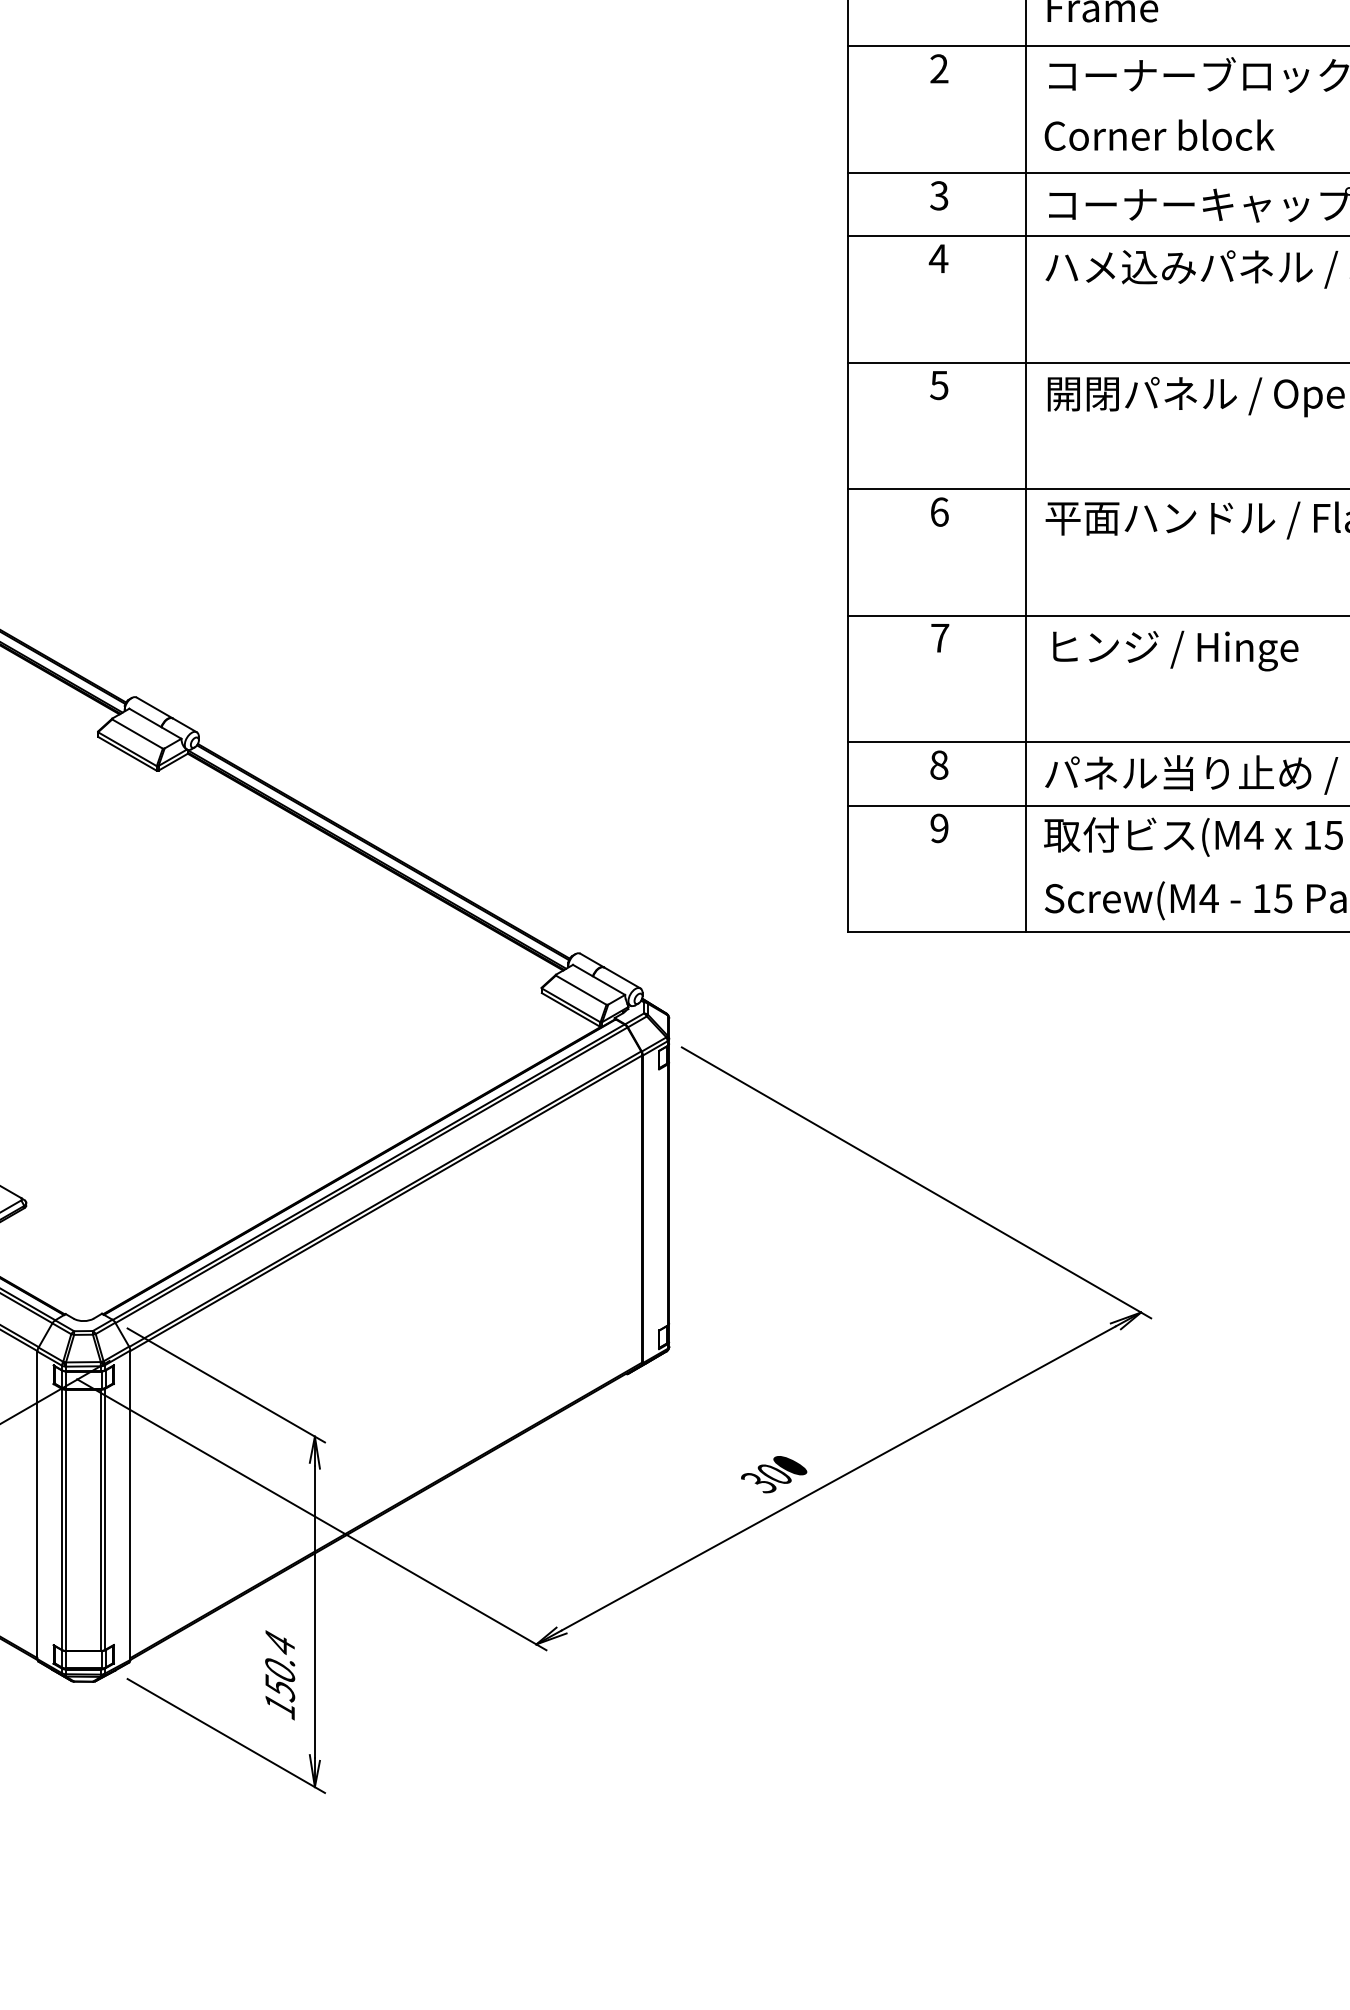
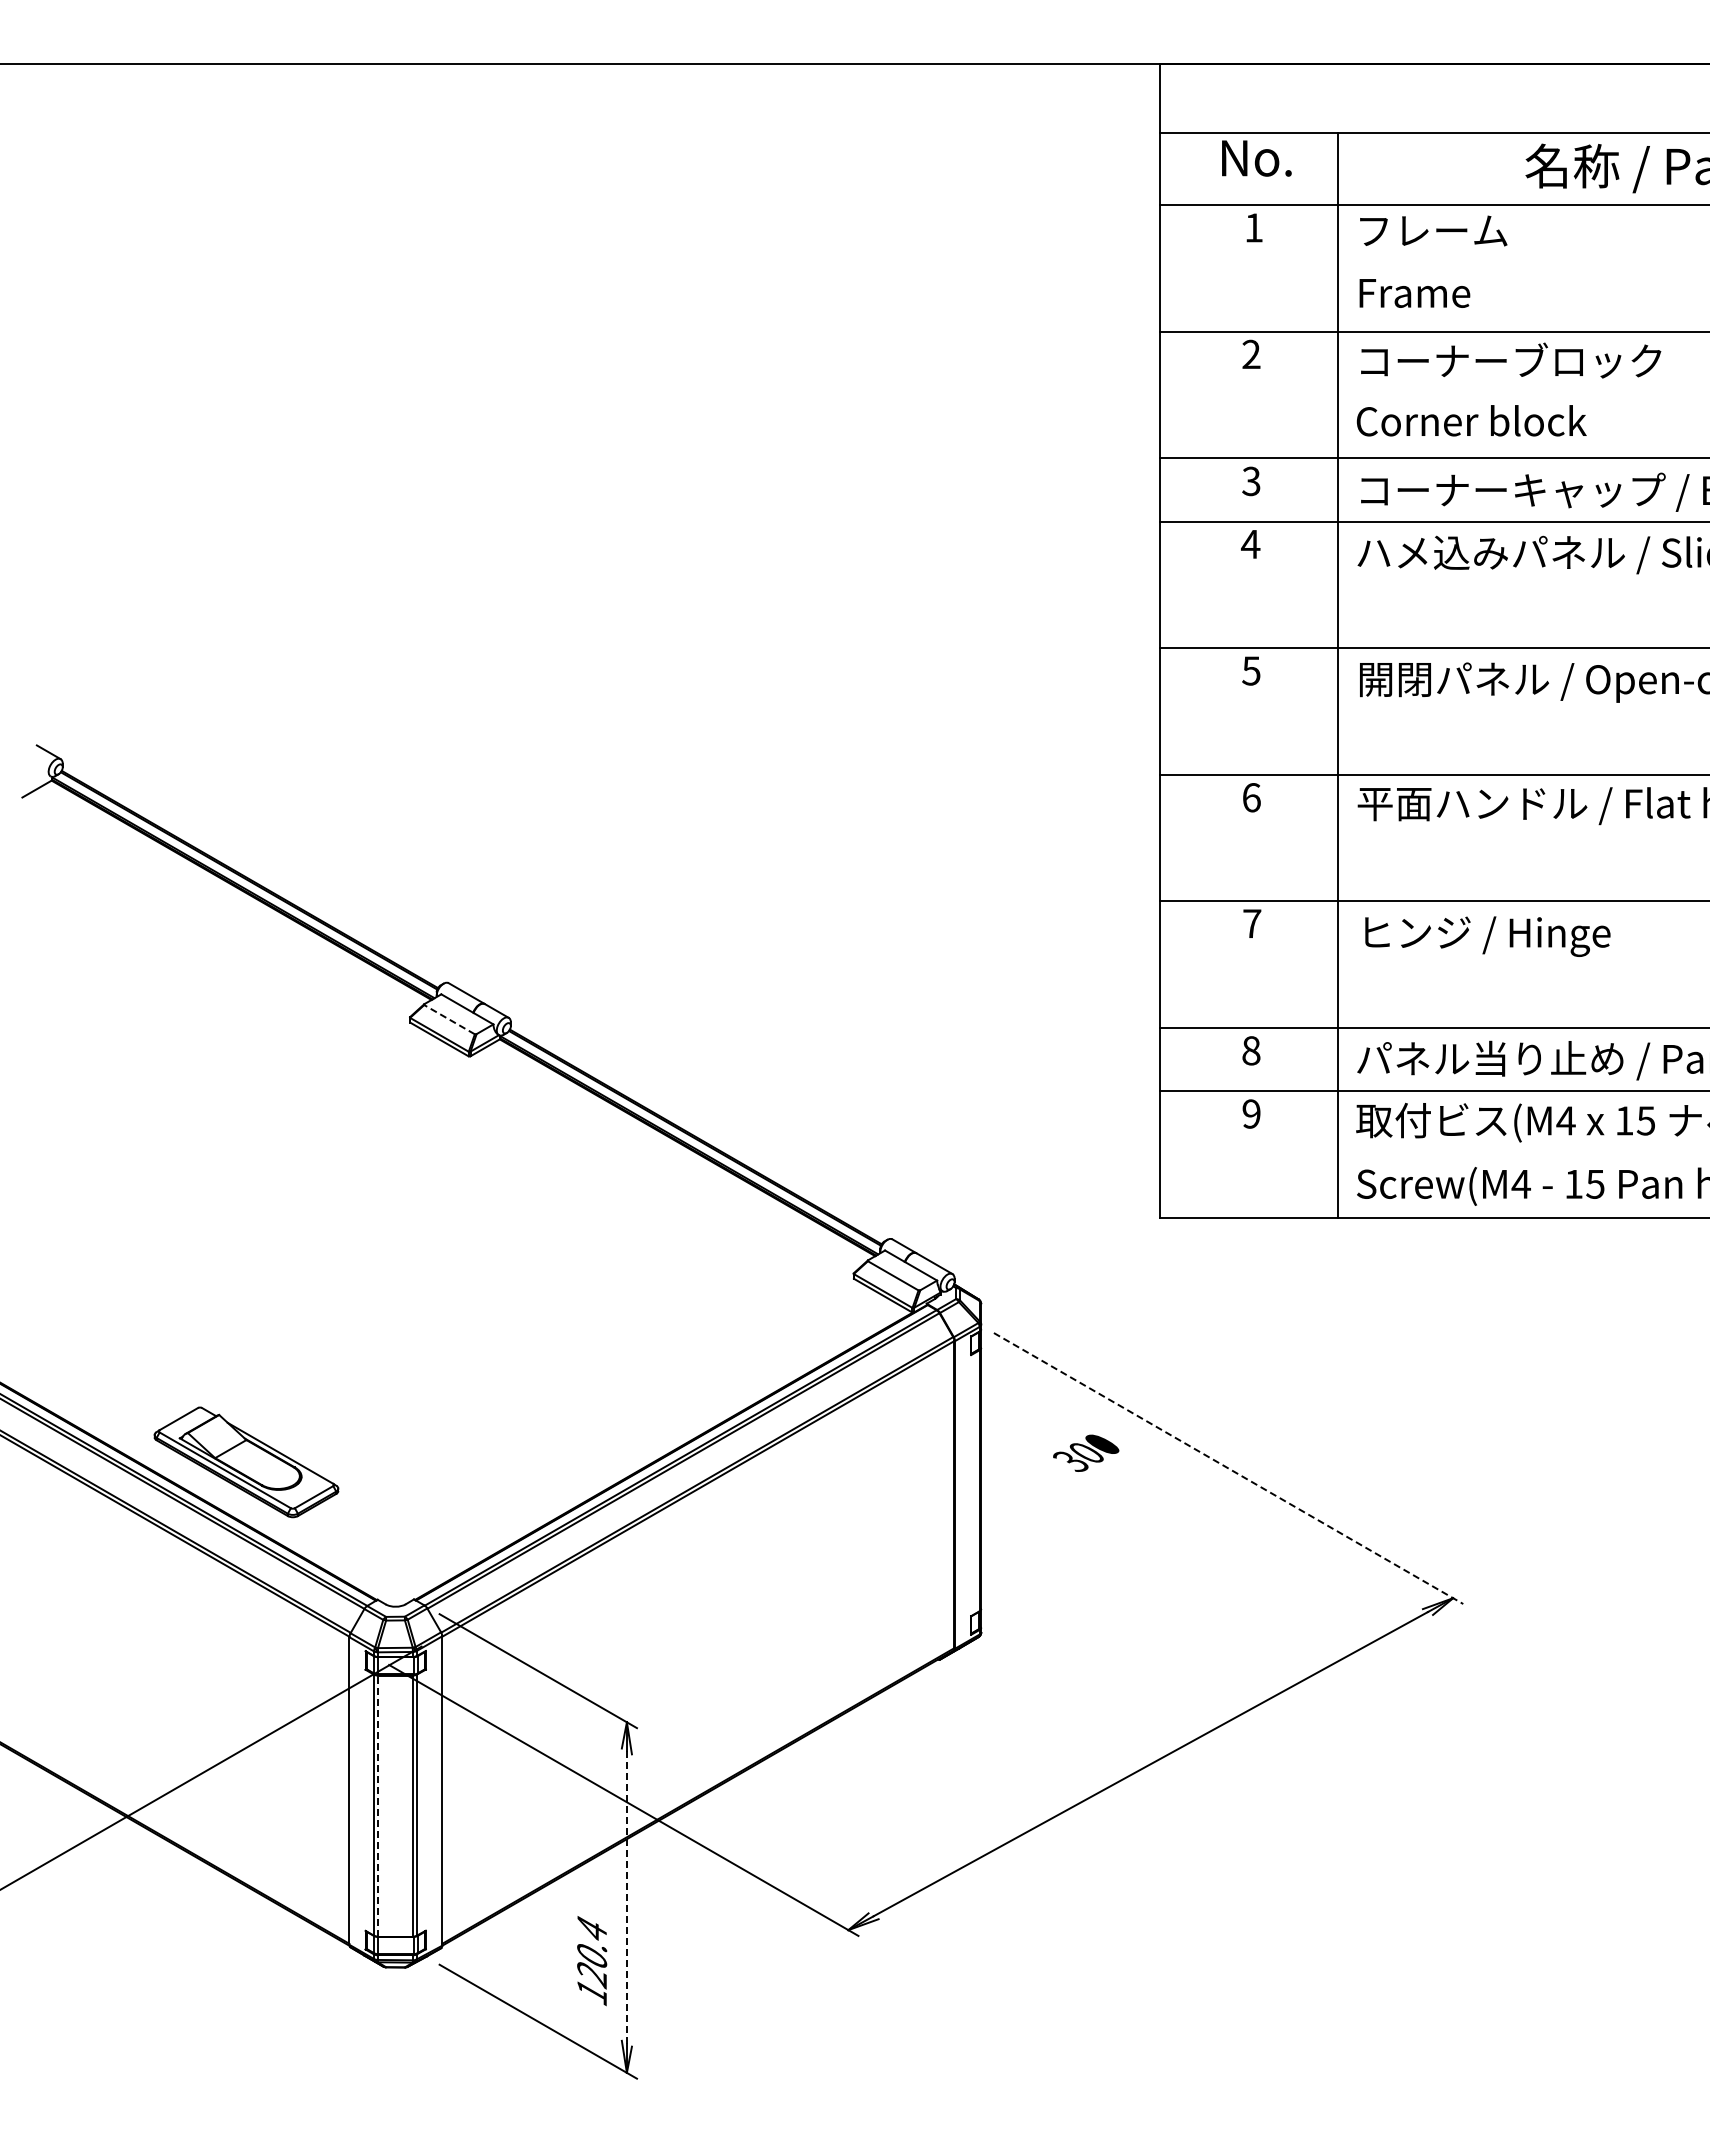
line: (137, 733) -> (449, 1019), solid -> dashed
line: (916, 1182) -> (1228, 1468), solid -> dashed
text: (774, 1473) -> (1086, 1452), moved
line: (66, 1520) -> (378, 1806), solid -> dashed
line: (314, 1612) -> (626, 1898), solid -> dashed
text: (280, 1688) -> (592, 1974), 150.4 -> 120.4

